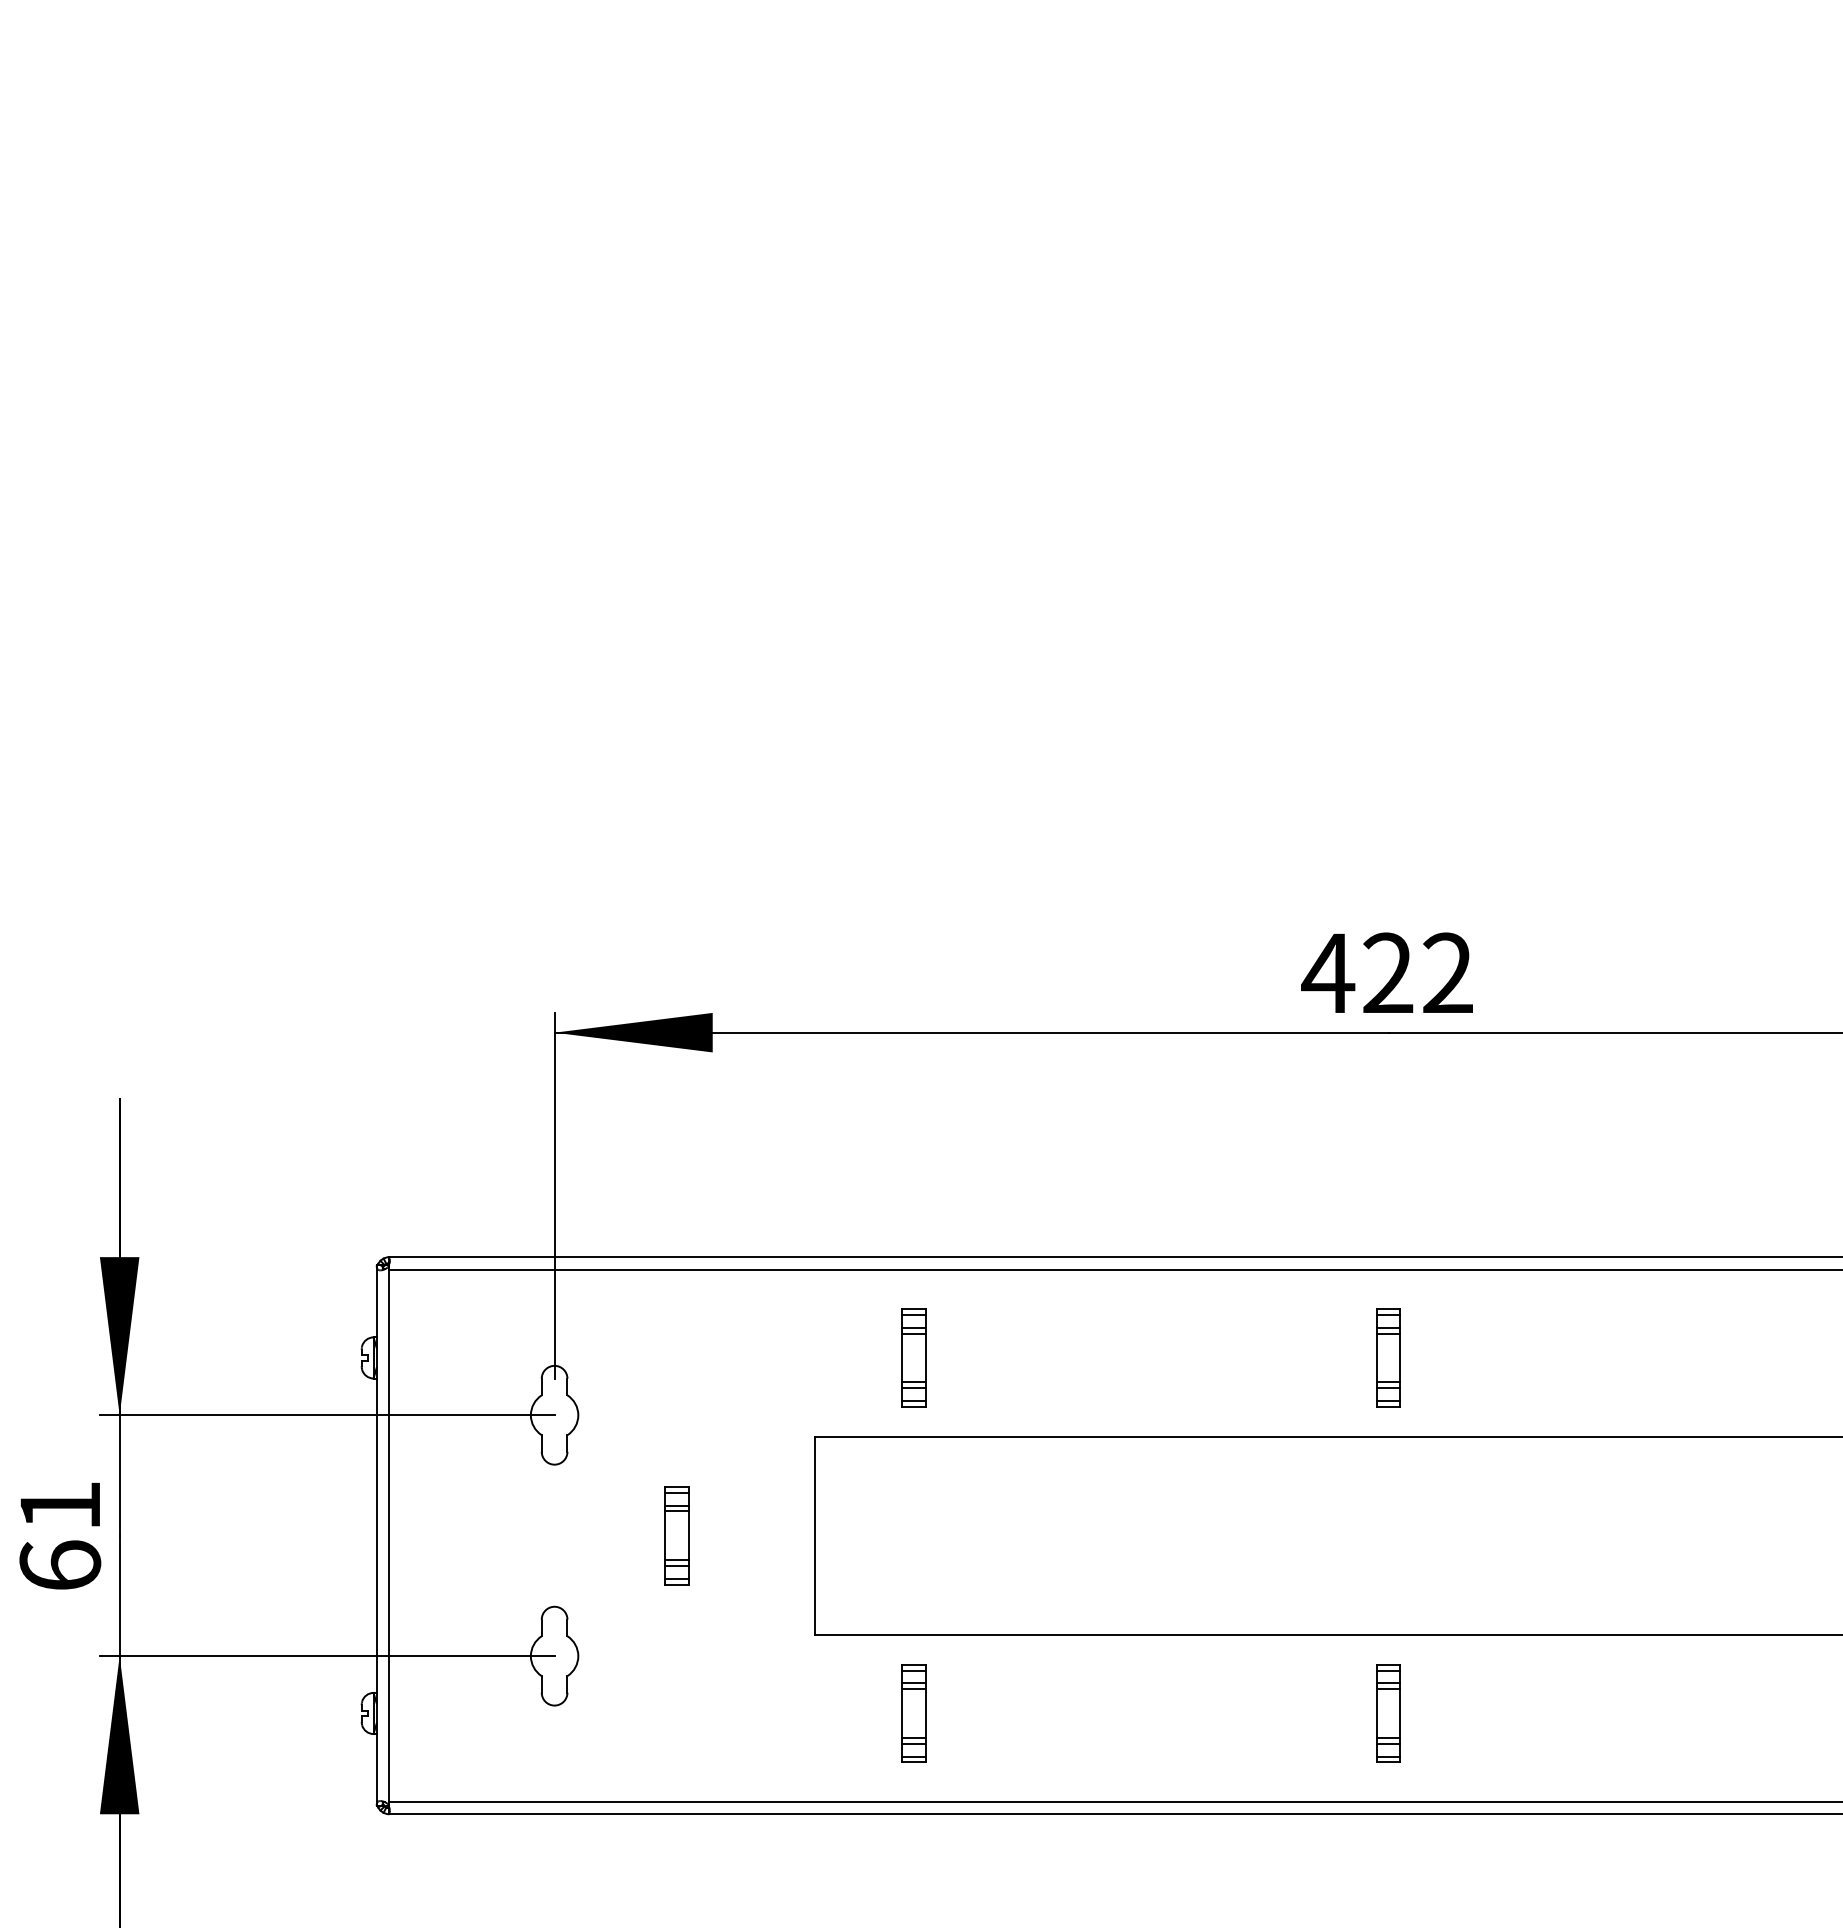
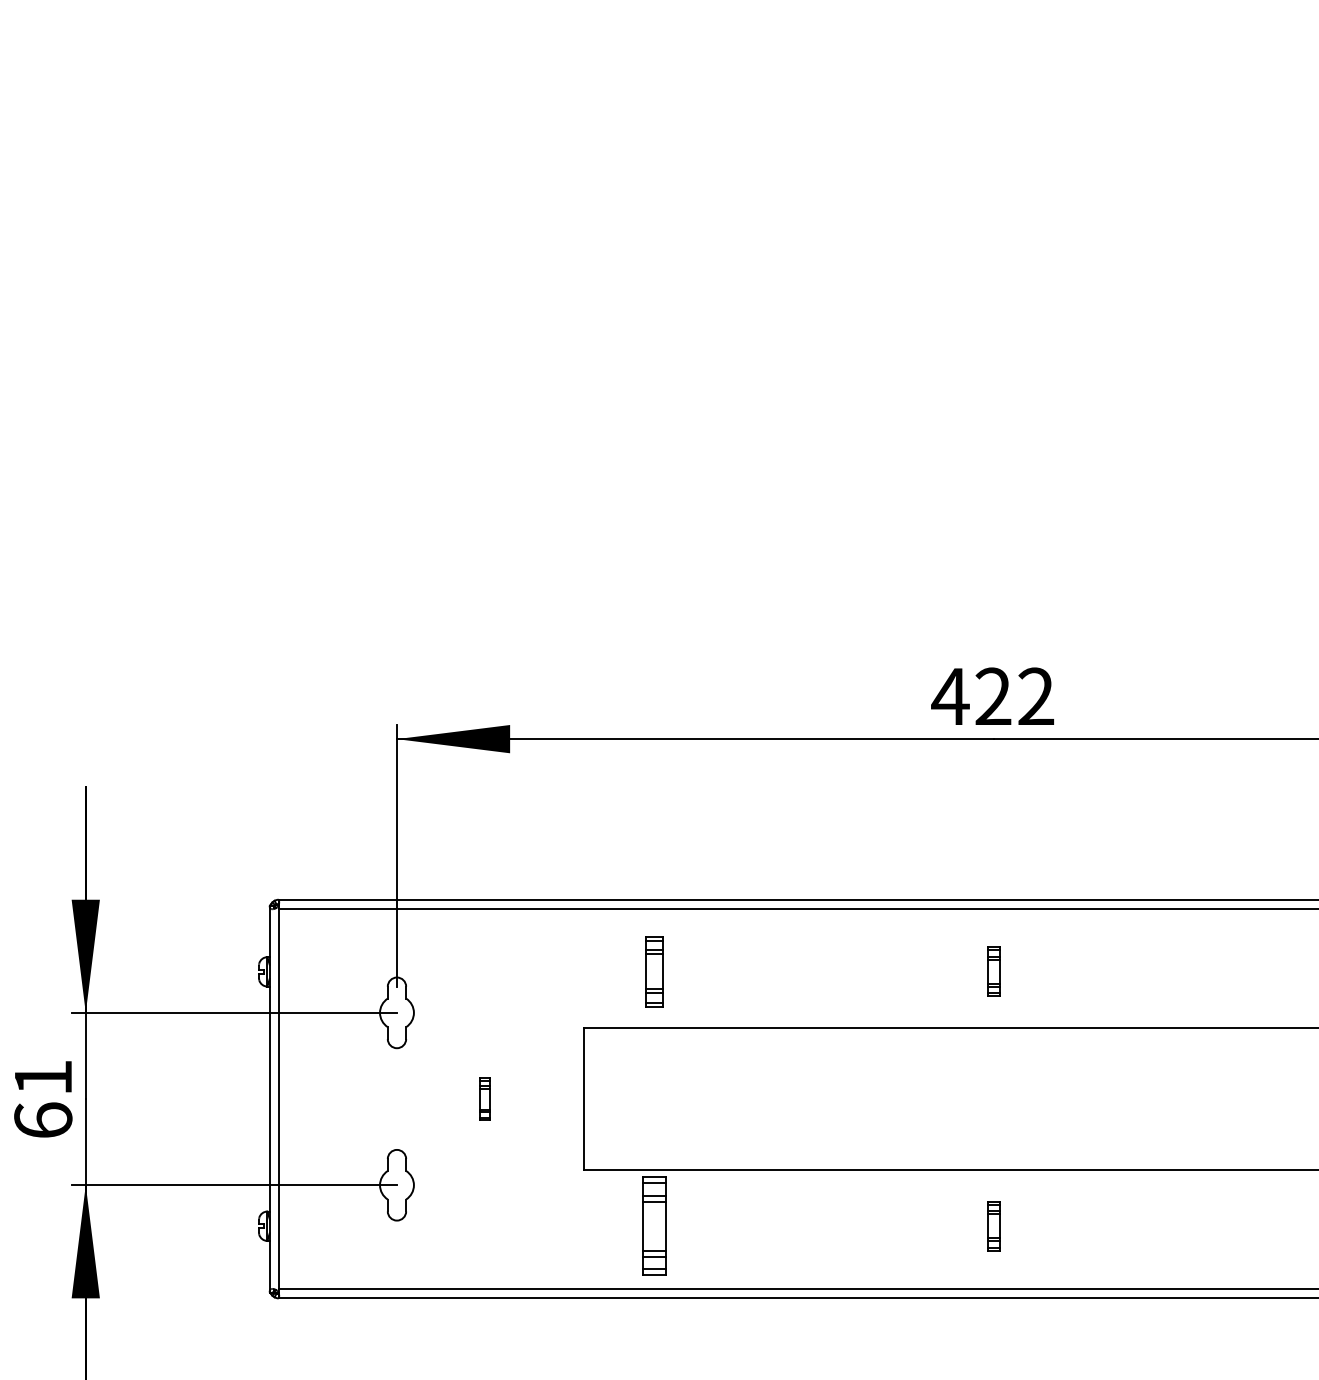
part: (1388, 1357) -> (993, 971), size x0.7
part: (676, 1535) -> (484, 1098), size x0.6
part: (913, 1713) -> (653, 1226), size x1.4
part: (1388, 1713) -> (993, 1226), size x0.7

